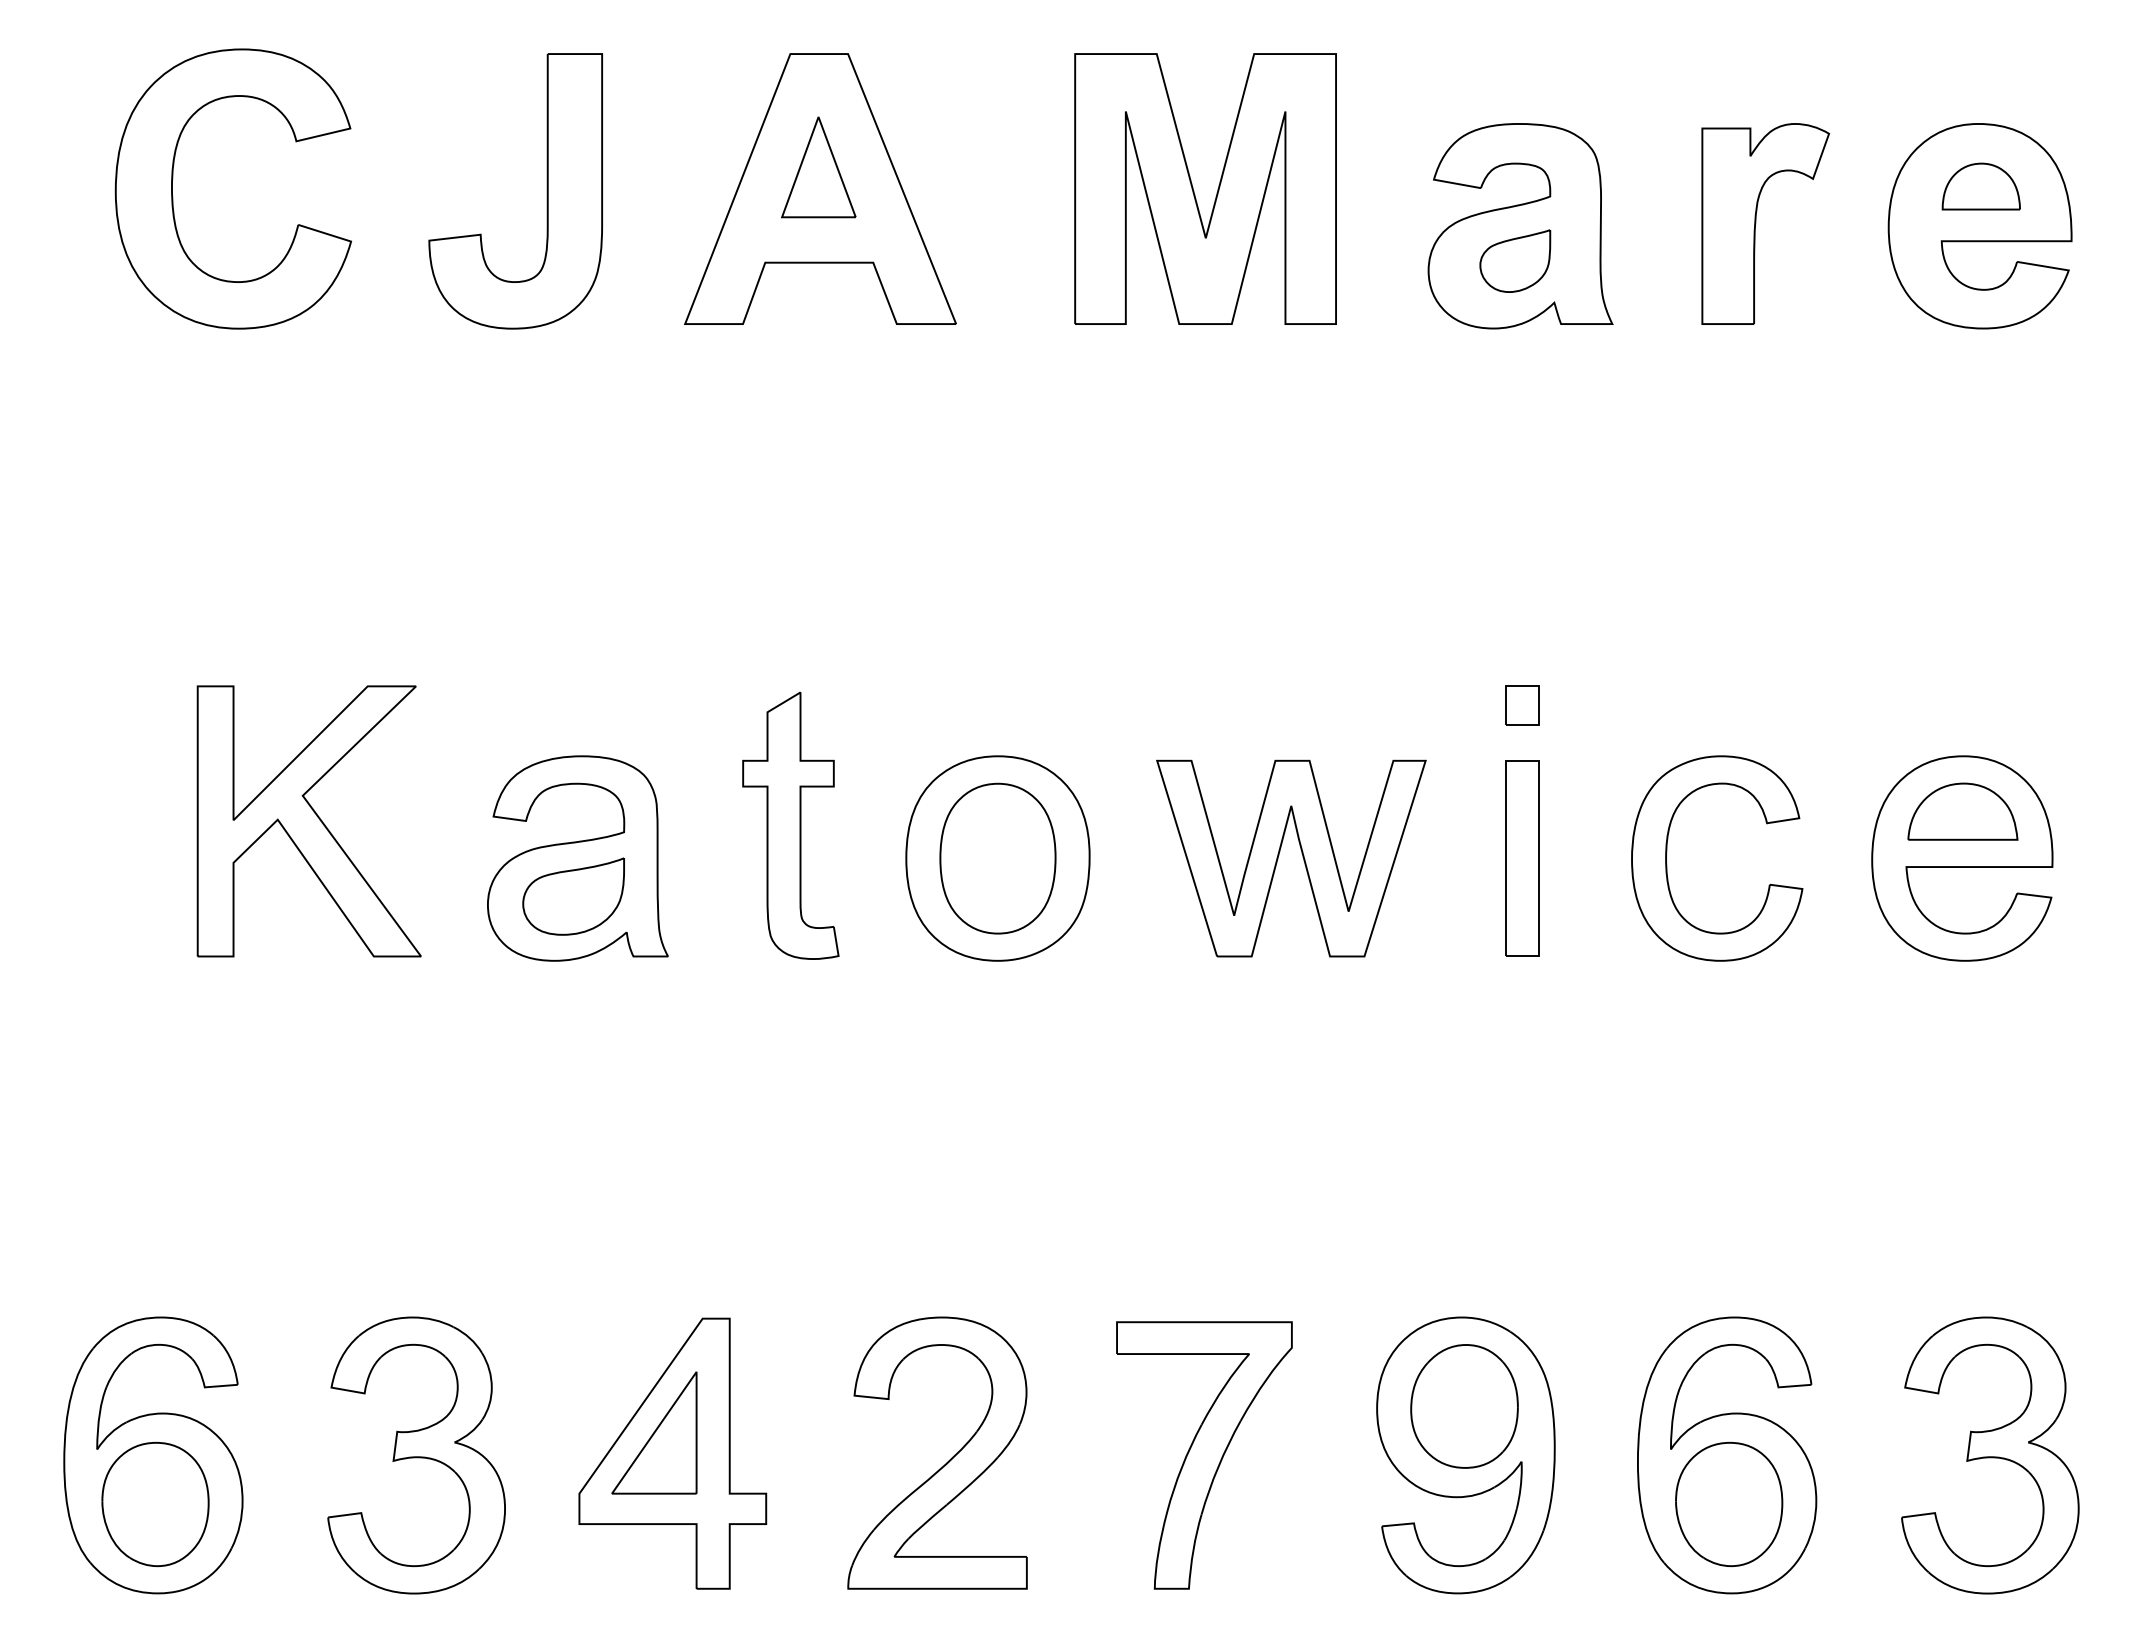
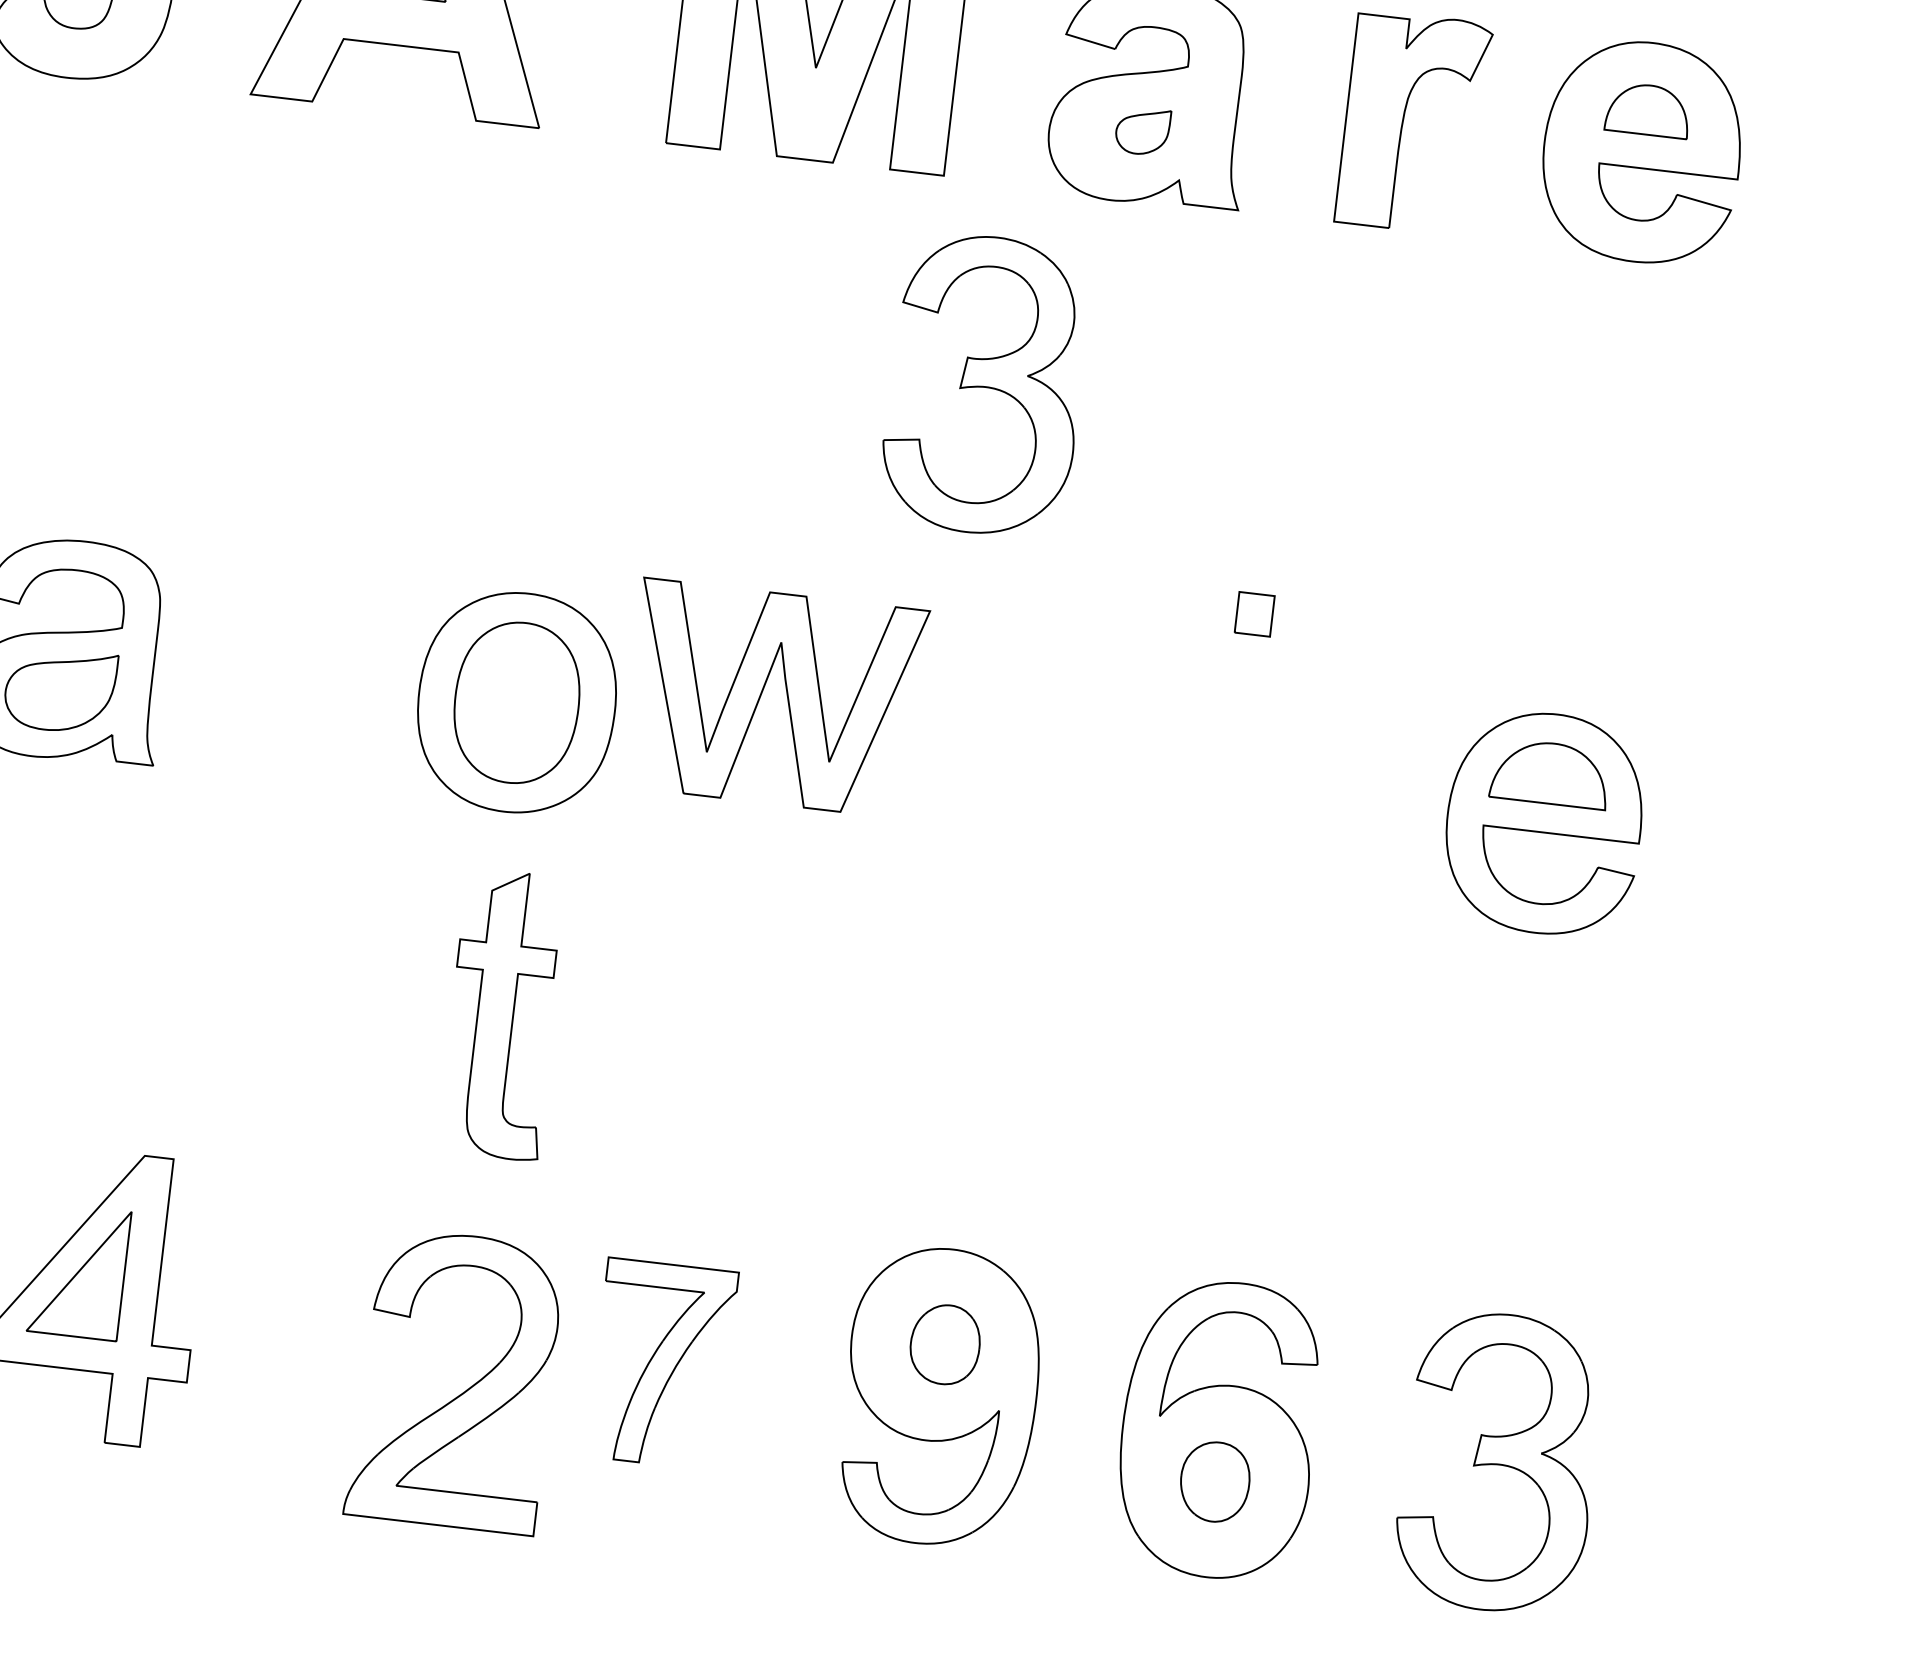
part: (1515, 260) -> (1142, 130), size x0.7
part: (1397, 513) -> (985, 385), added
part: (1522, 705) -> (1254, 614), moved
part: (790, 825) -> (502, 1014), moved
part: (1667, 852) -> (1230, 780), removed
part: (1302, 857) -> (786, 698), moved
part: (1522, 858) -> (1075, 768), removed
part: (1464, 1406) -> (945, 1344), size x0.6
part: (1204, 1455) -> (662, 1364), size x0.7
part: (947, 1461) -> (464, 1390), moved
part: (1729, 1503) -> (1215, 1481), size x0.6

